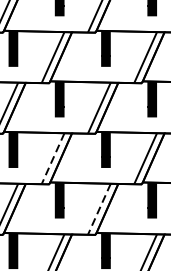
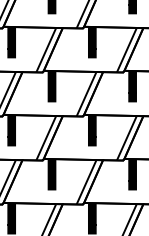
line: (53, 159) -> (46, 138), dashed -> solid
line: (99, 209) -> (86, 182), dashed -> solid

